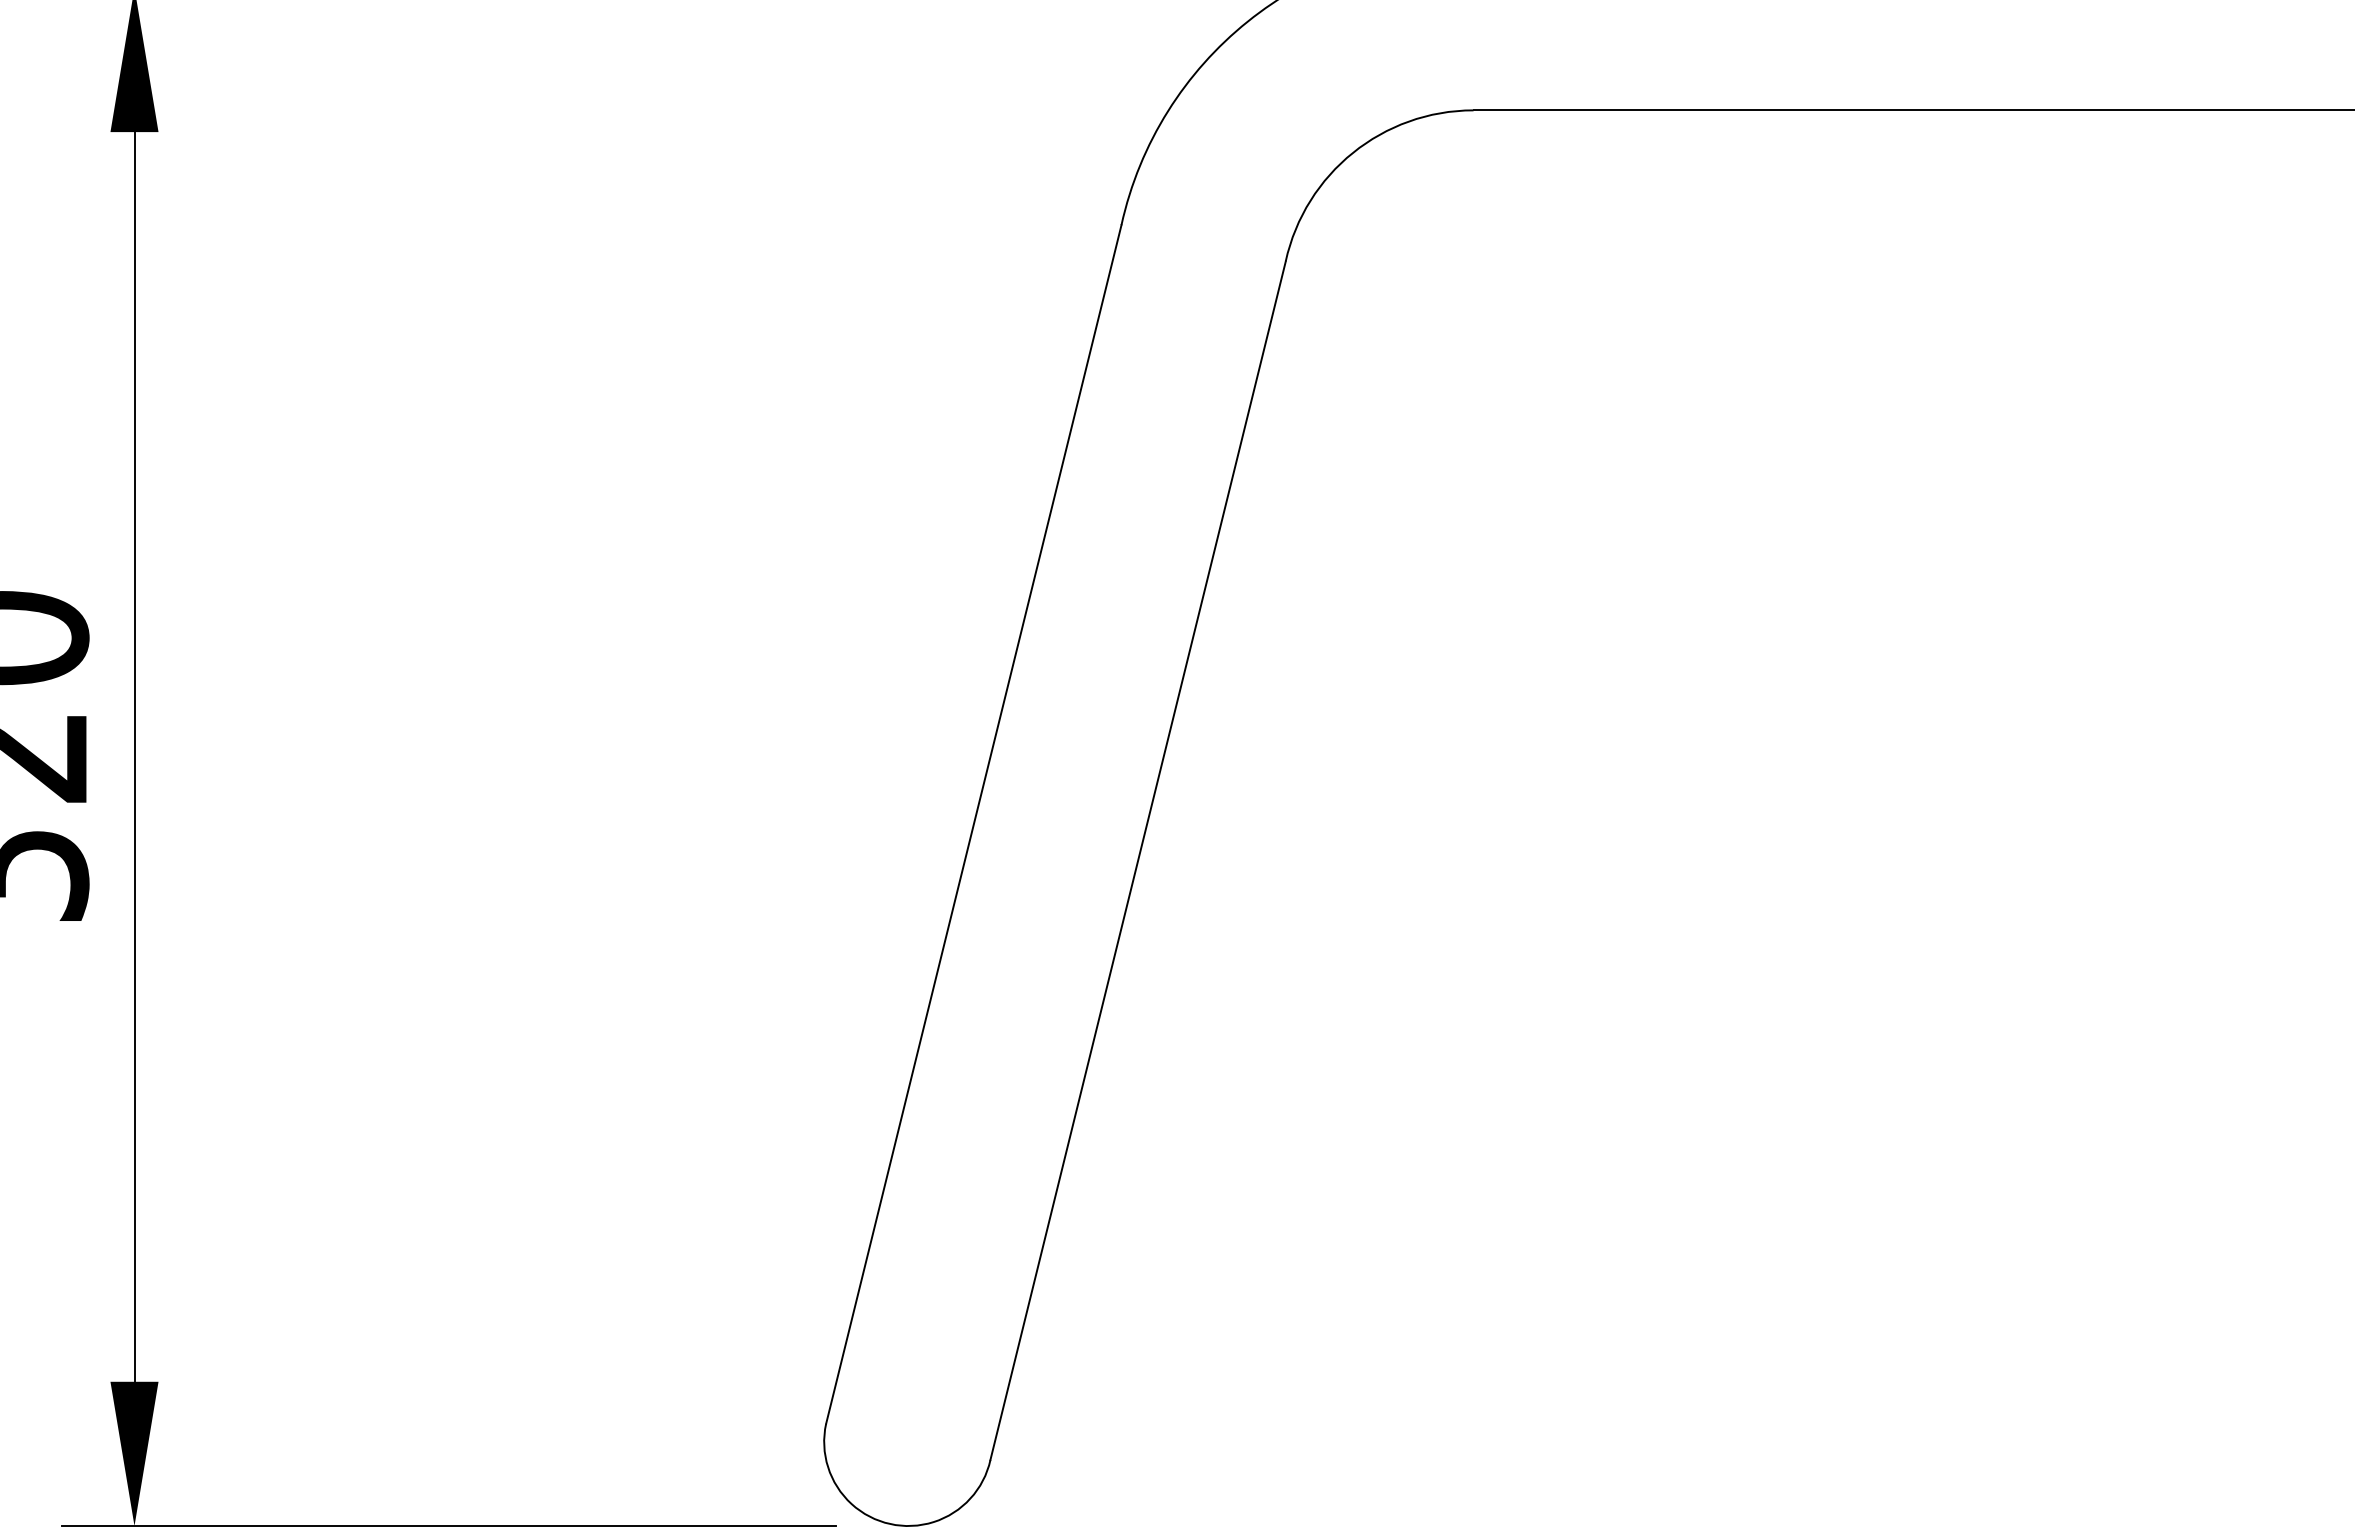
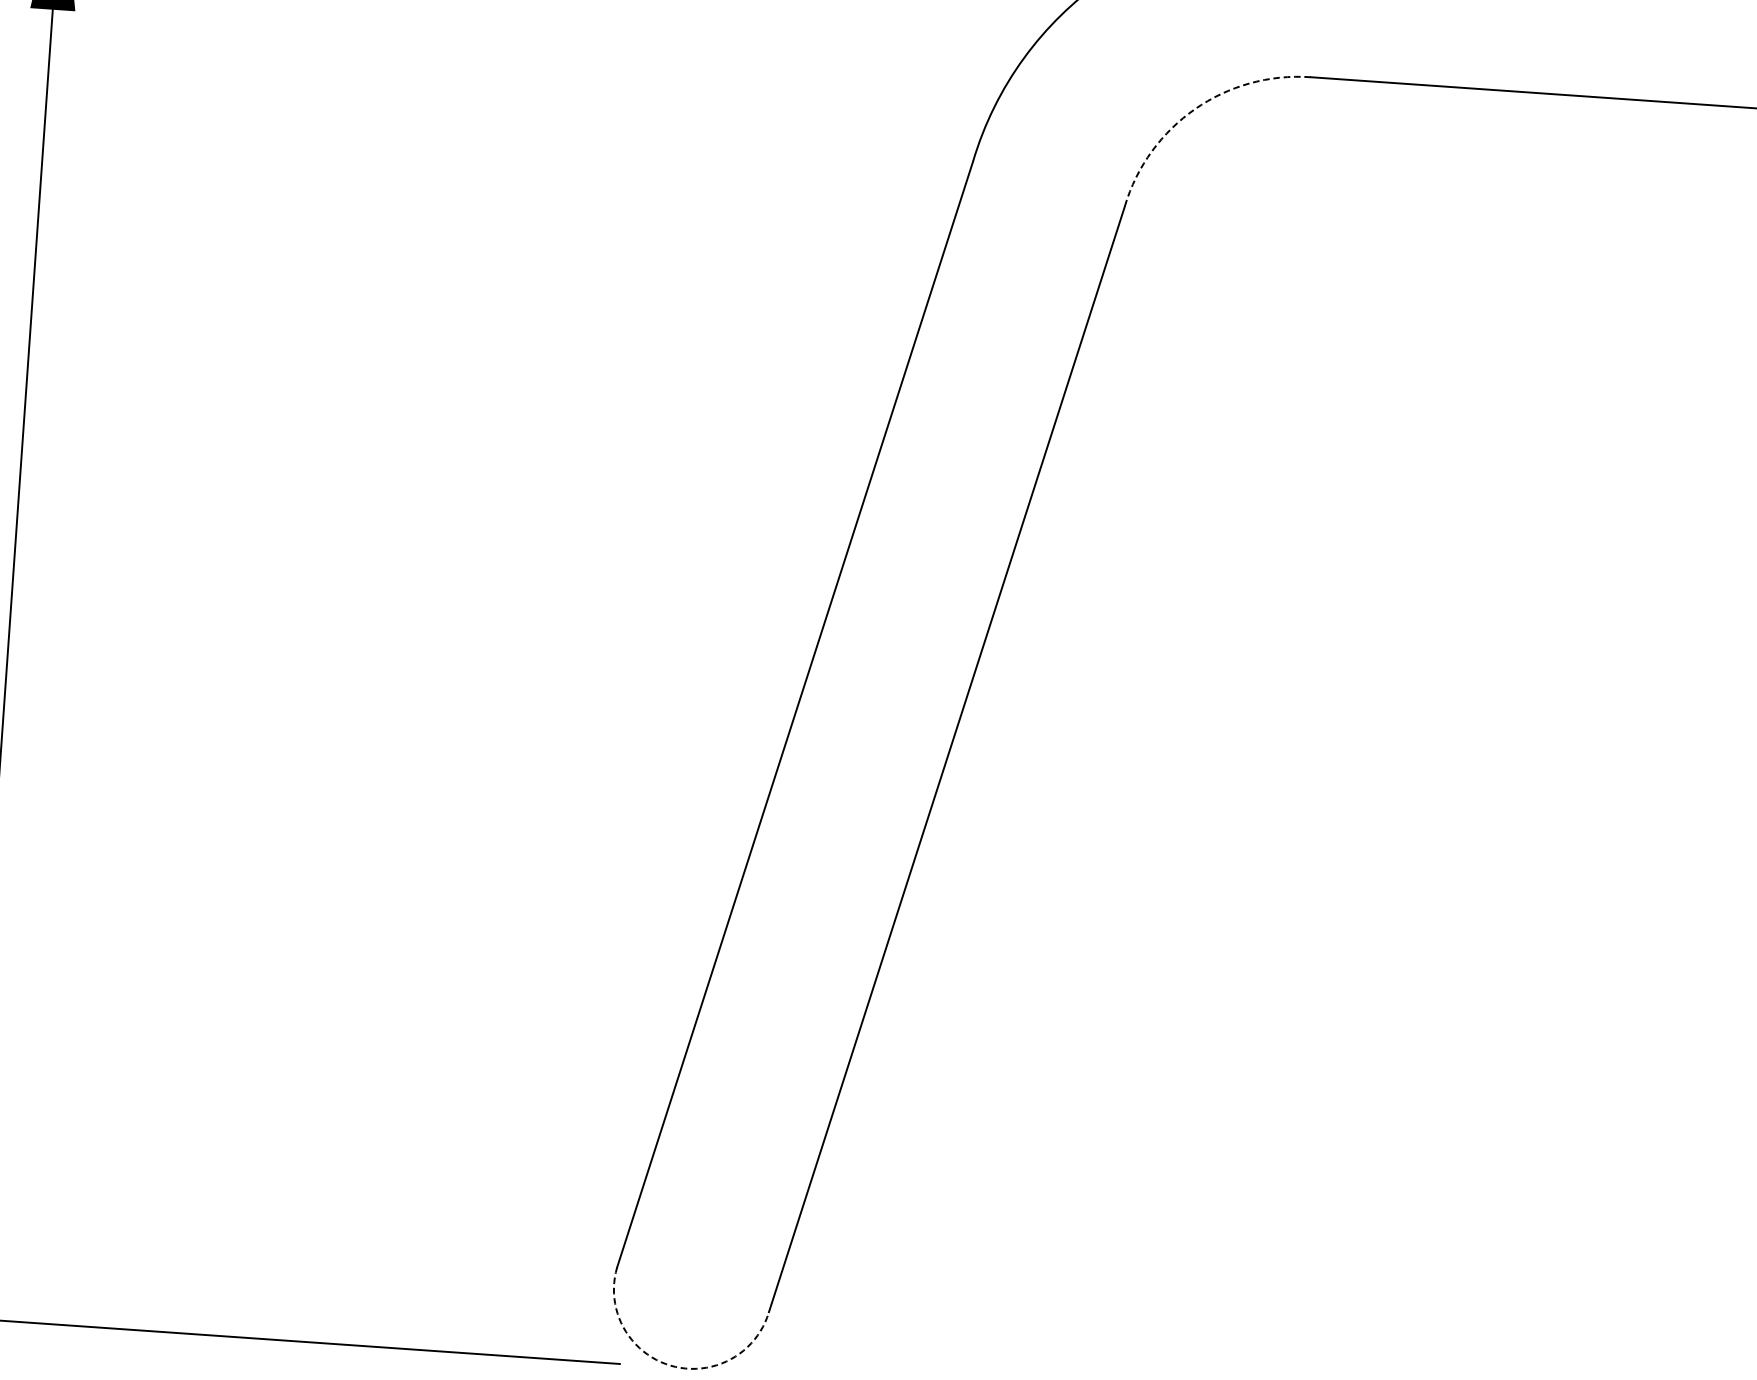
arc: (1353, 152) -> (1195, 108), solid -> dashed
arc: (890, 1524) -> (670, 1366), solid -> dashed

